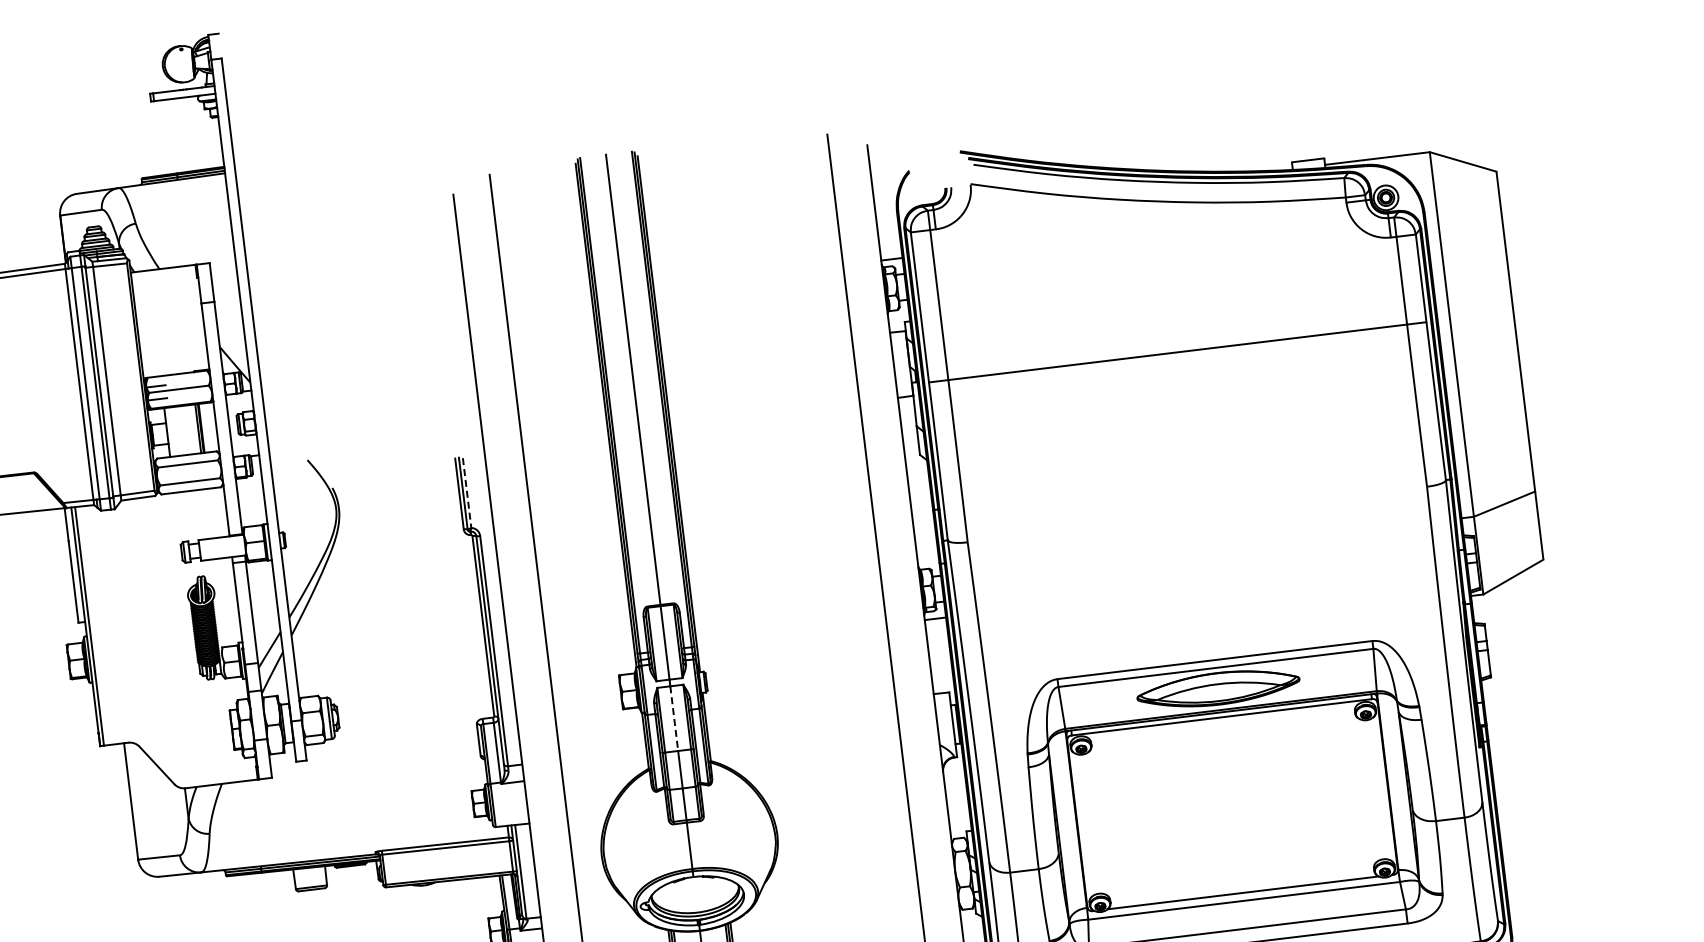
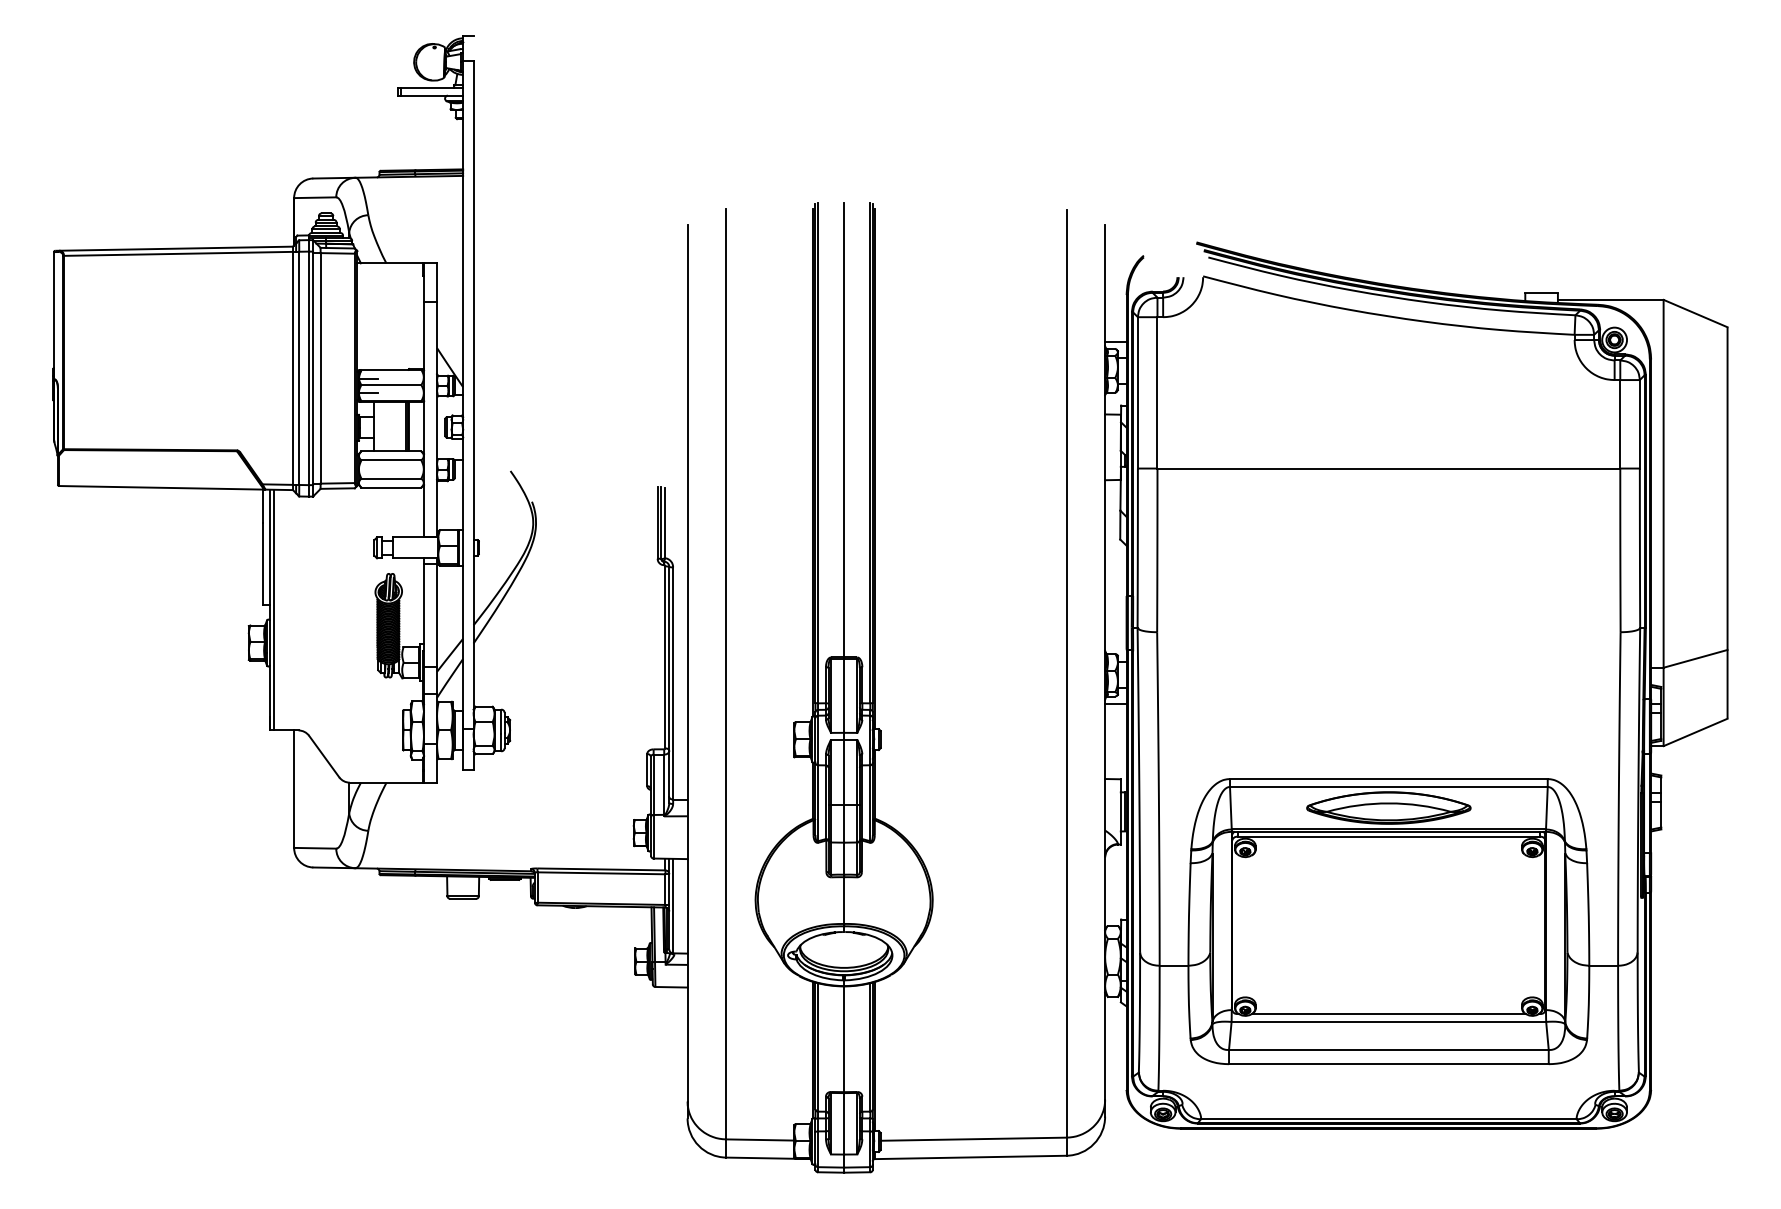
line: (467, 493) -> (665, 523), dashed -> solid
line: (674, 718) -> (844, 772), dashed -> solid

